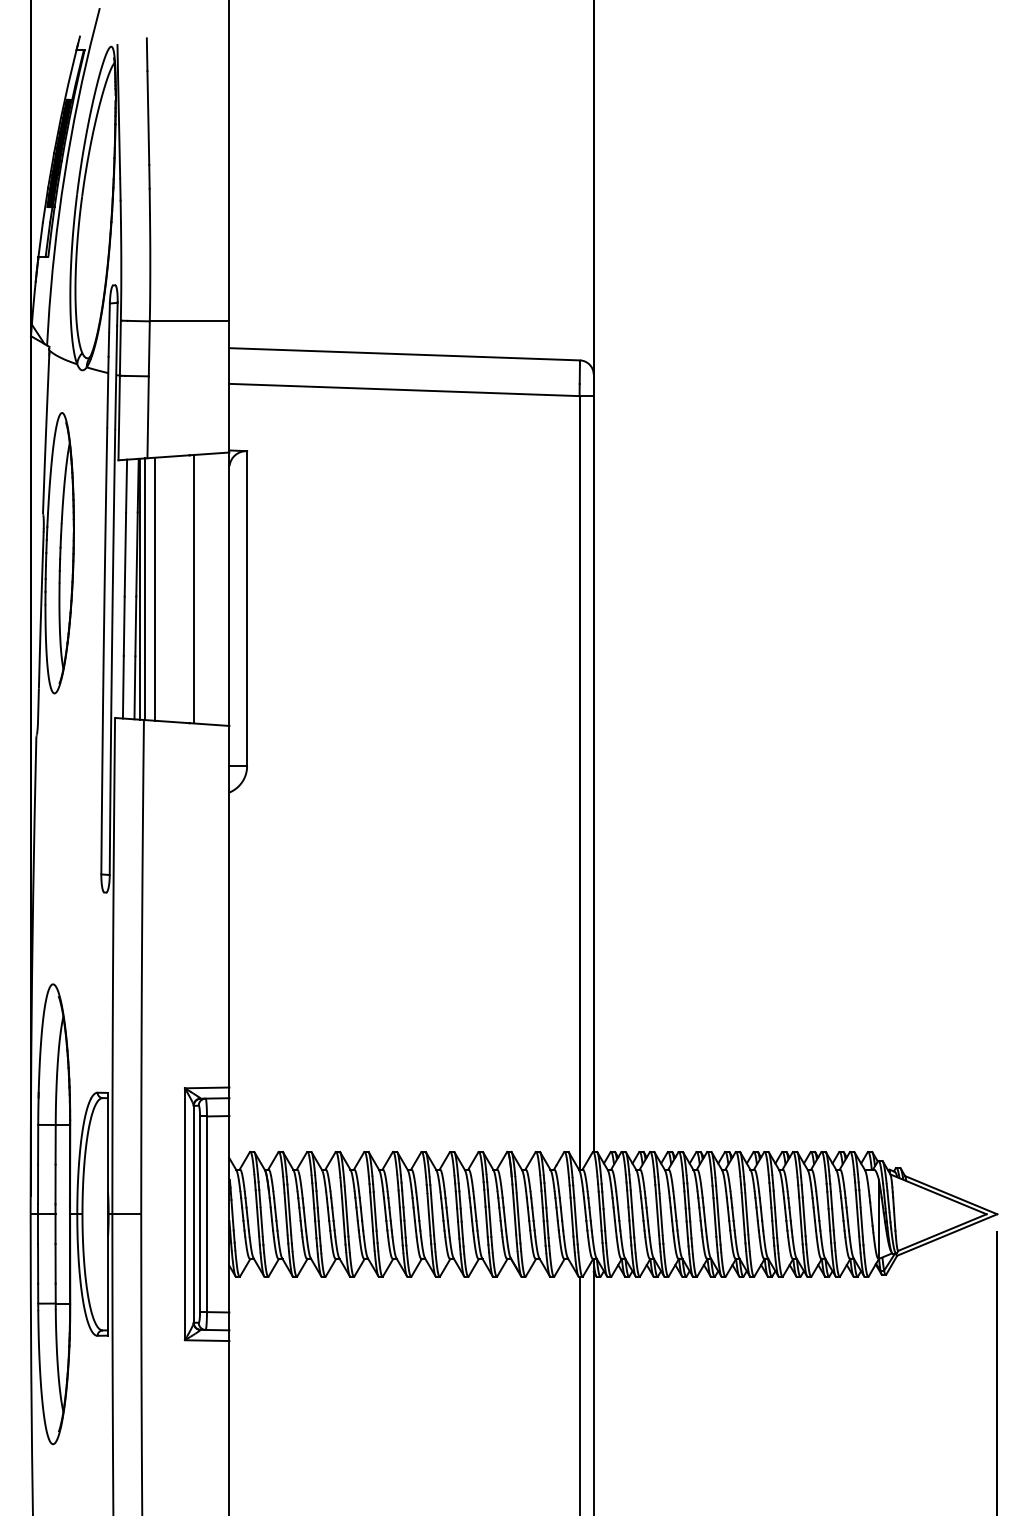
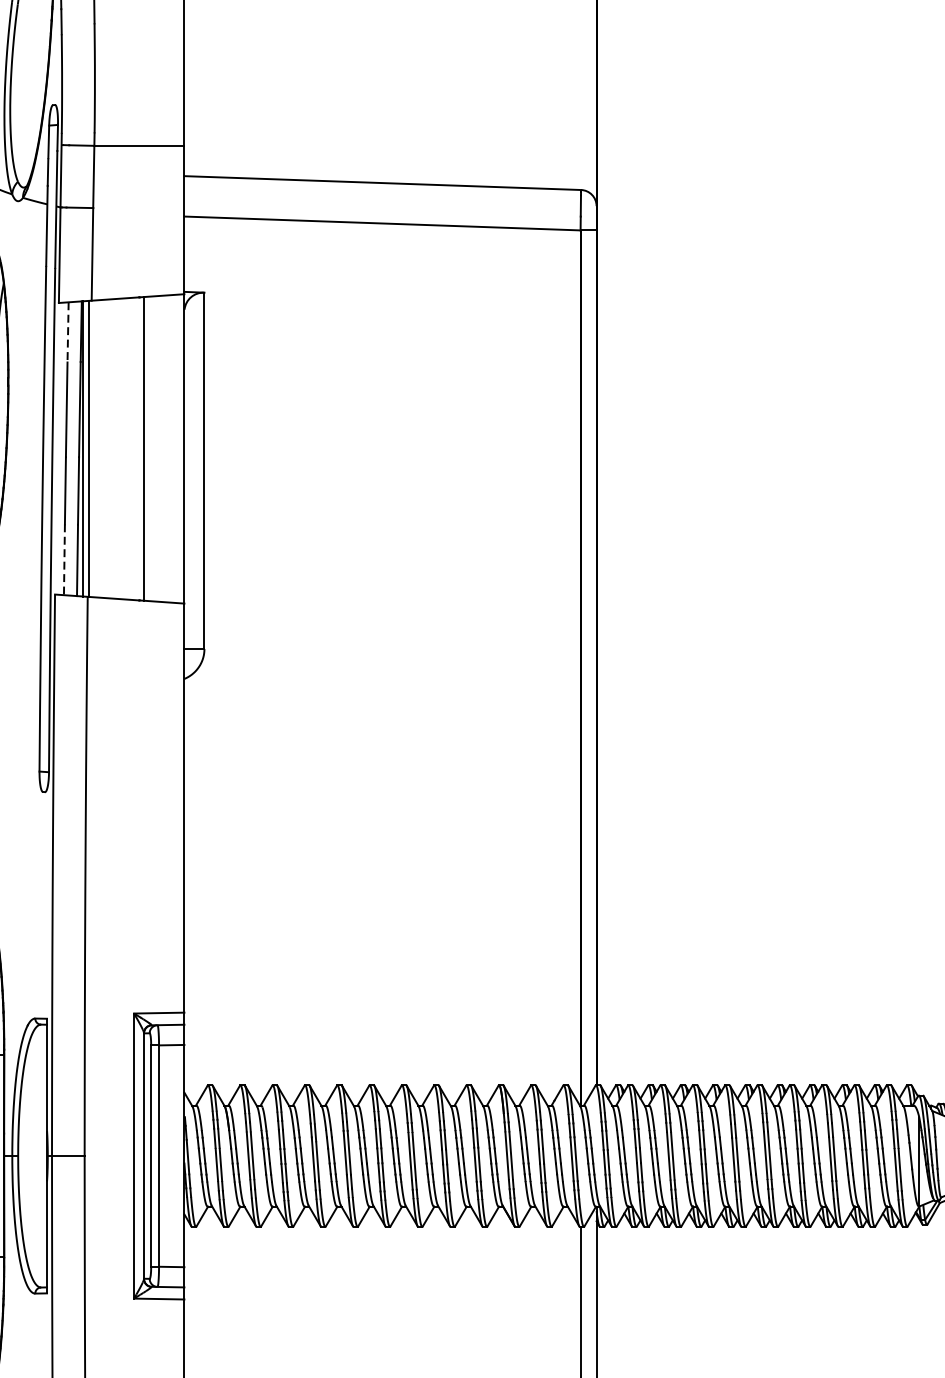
line: (126, 486) -> (67, 332), solid -> dashed
line: (155, 588) -> (100, 448), removed
line: (123, 687) -> (64, 560), solid -> dashed

